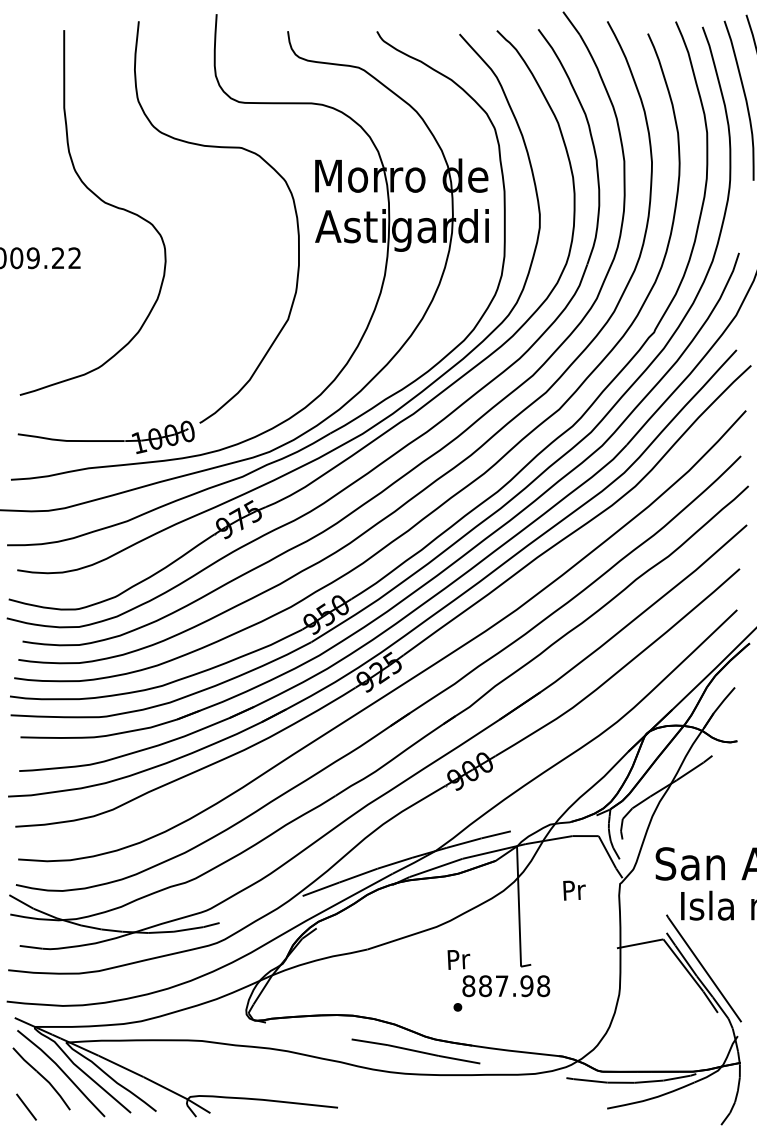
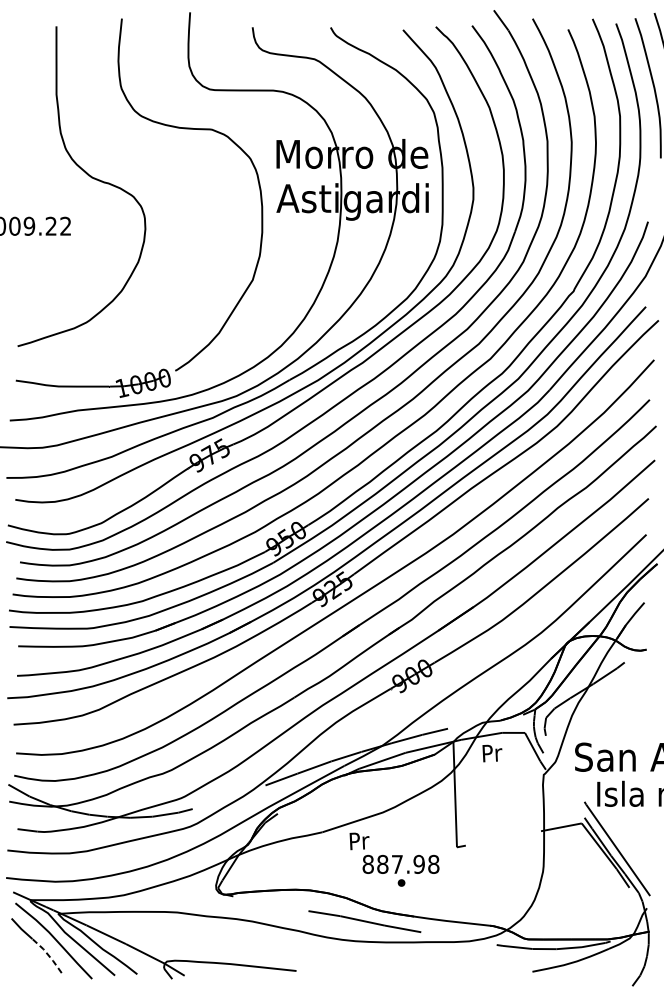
text: (574, 890) -> (492, 753), moved
text: (498, 973) -> (394, 853), moved
line: (54, 1089) -> (47, 955), solid -> dashed
line: (26, 1106) -> (23, 969), removed

